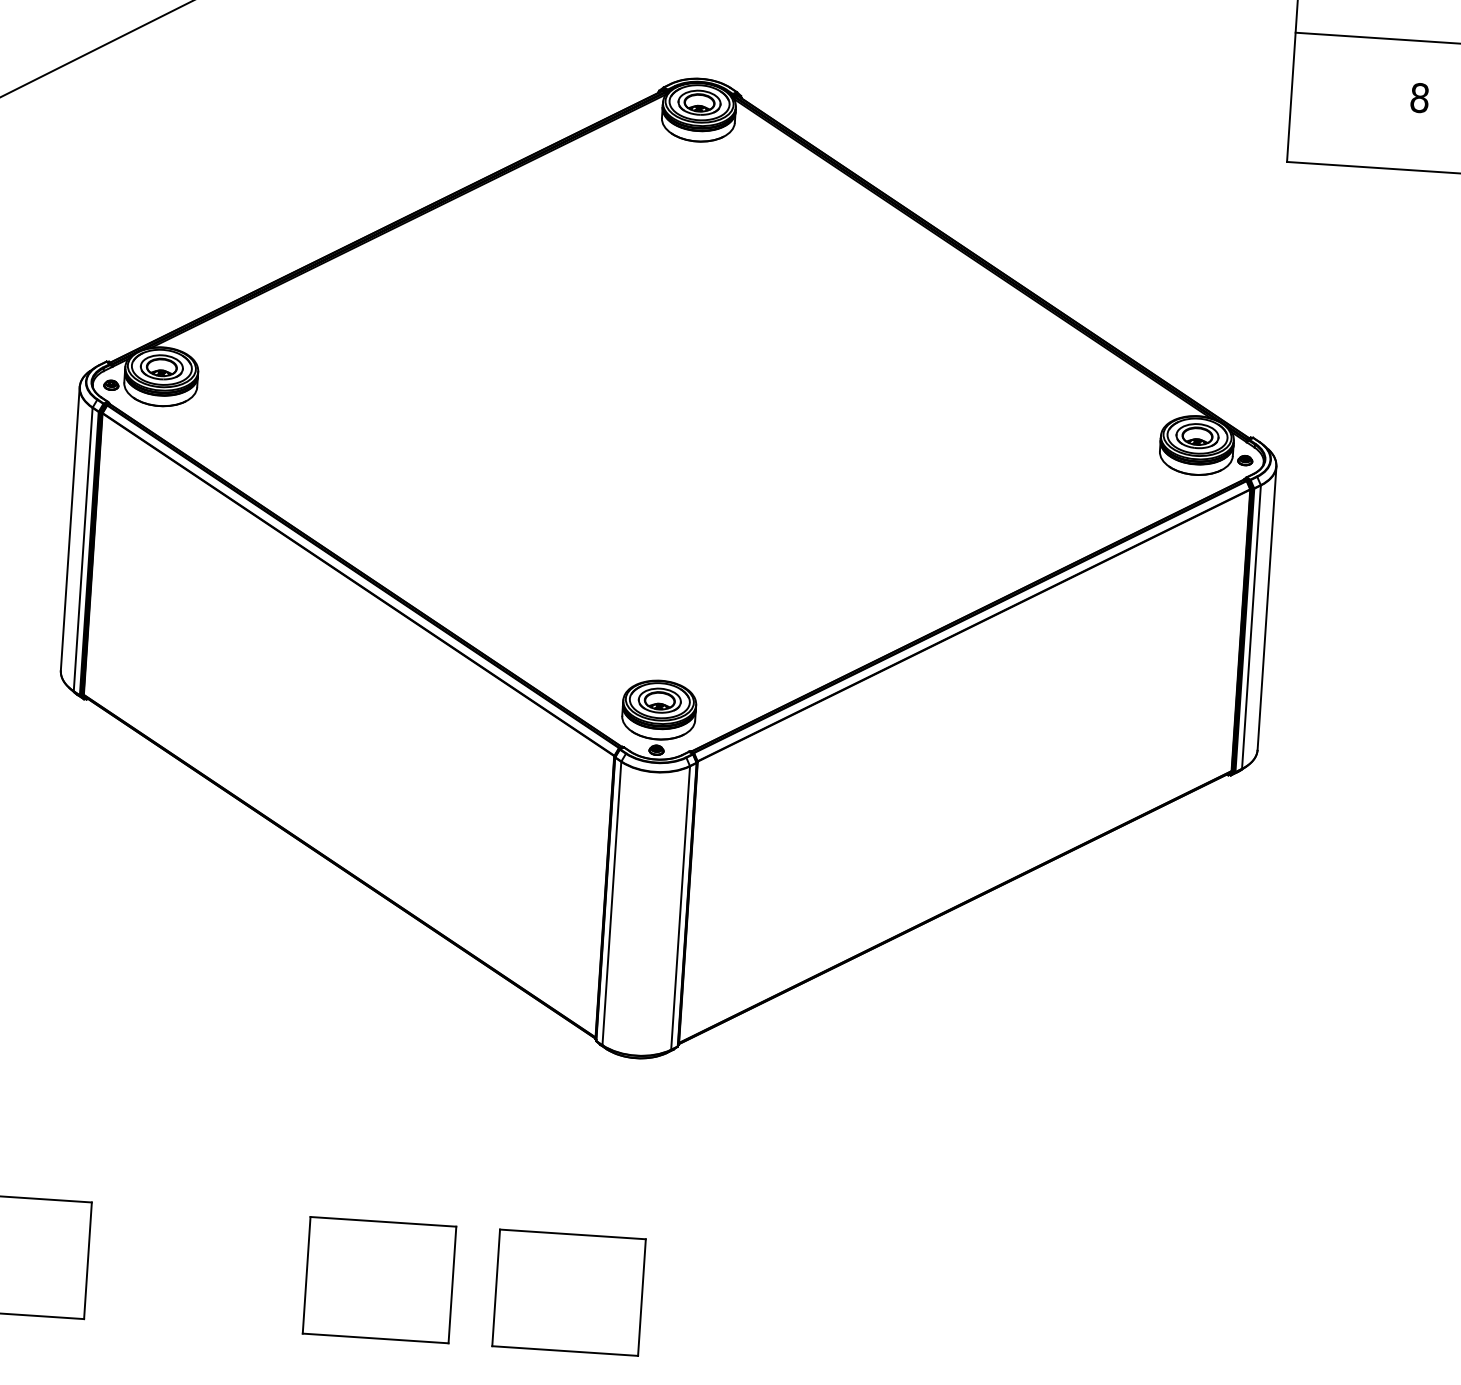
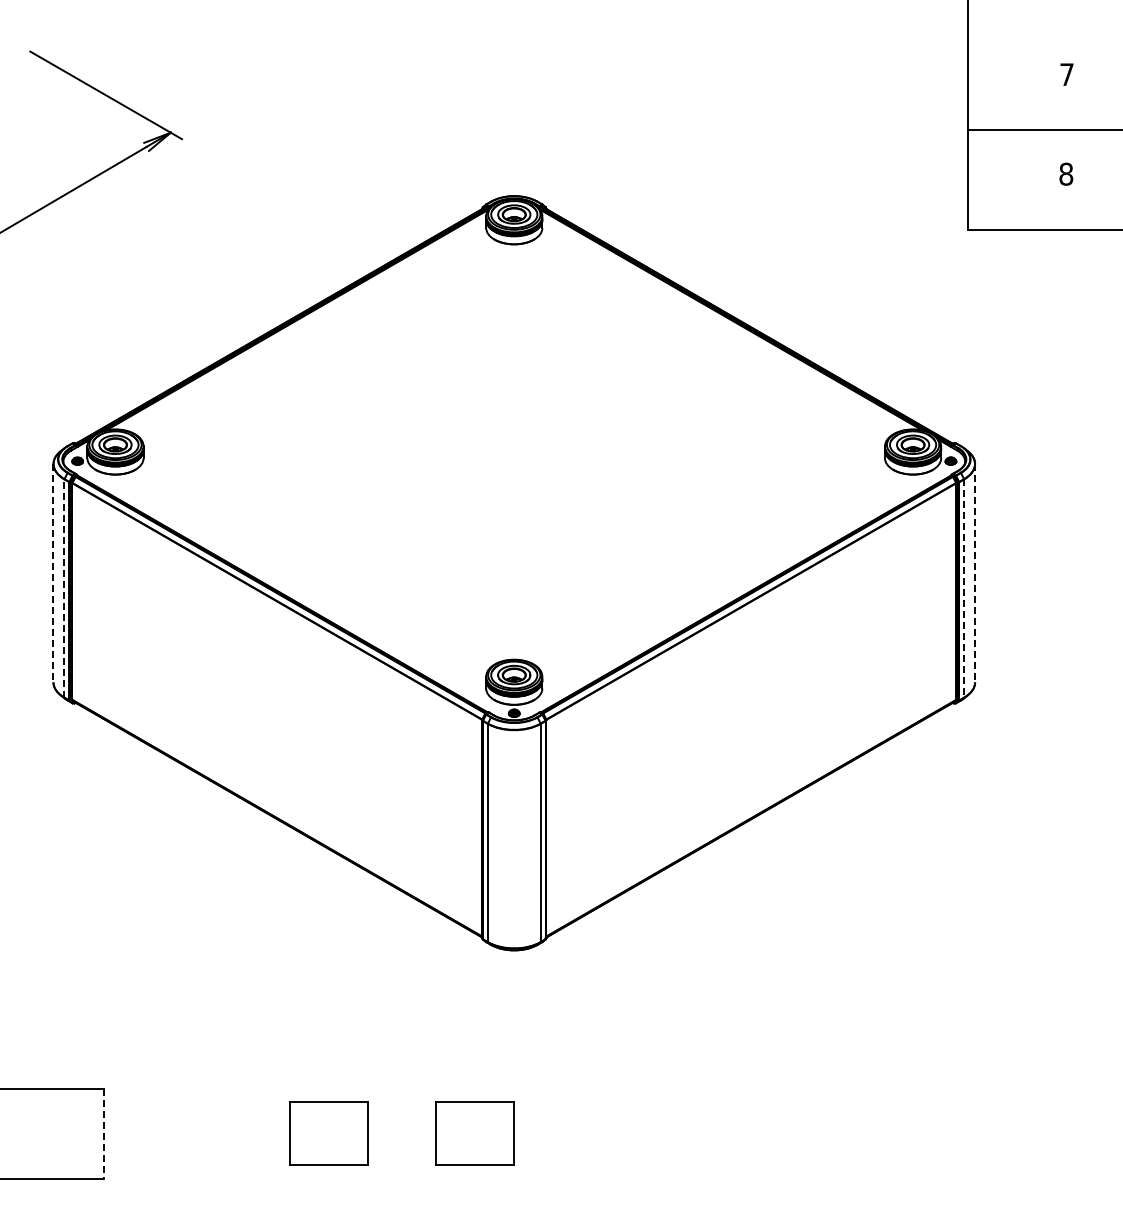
line: (70, 529) -> (53, 573), solid -> dashed
line: (83, 549) -> (64, 588), solid -> dashed
line: (1267, 608) -> (975, 573), solid -> dashed
line: (1251, 628) -> (964, 589), solid -> dashed
line: (88, 1260) -> (104, 1133), solid -> dashed
part: (379, 1279) -> (328, 1133), size x0.7
part: (568, 1292) -> (474, 1133), size x0.7

